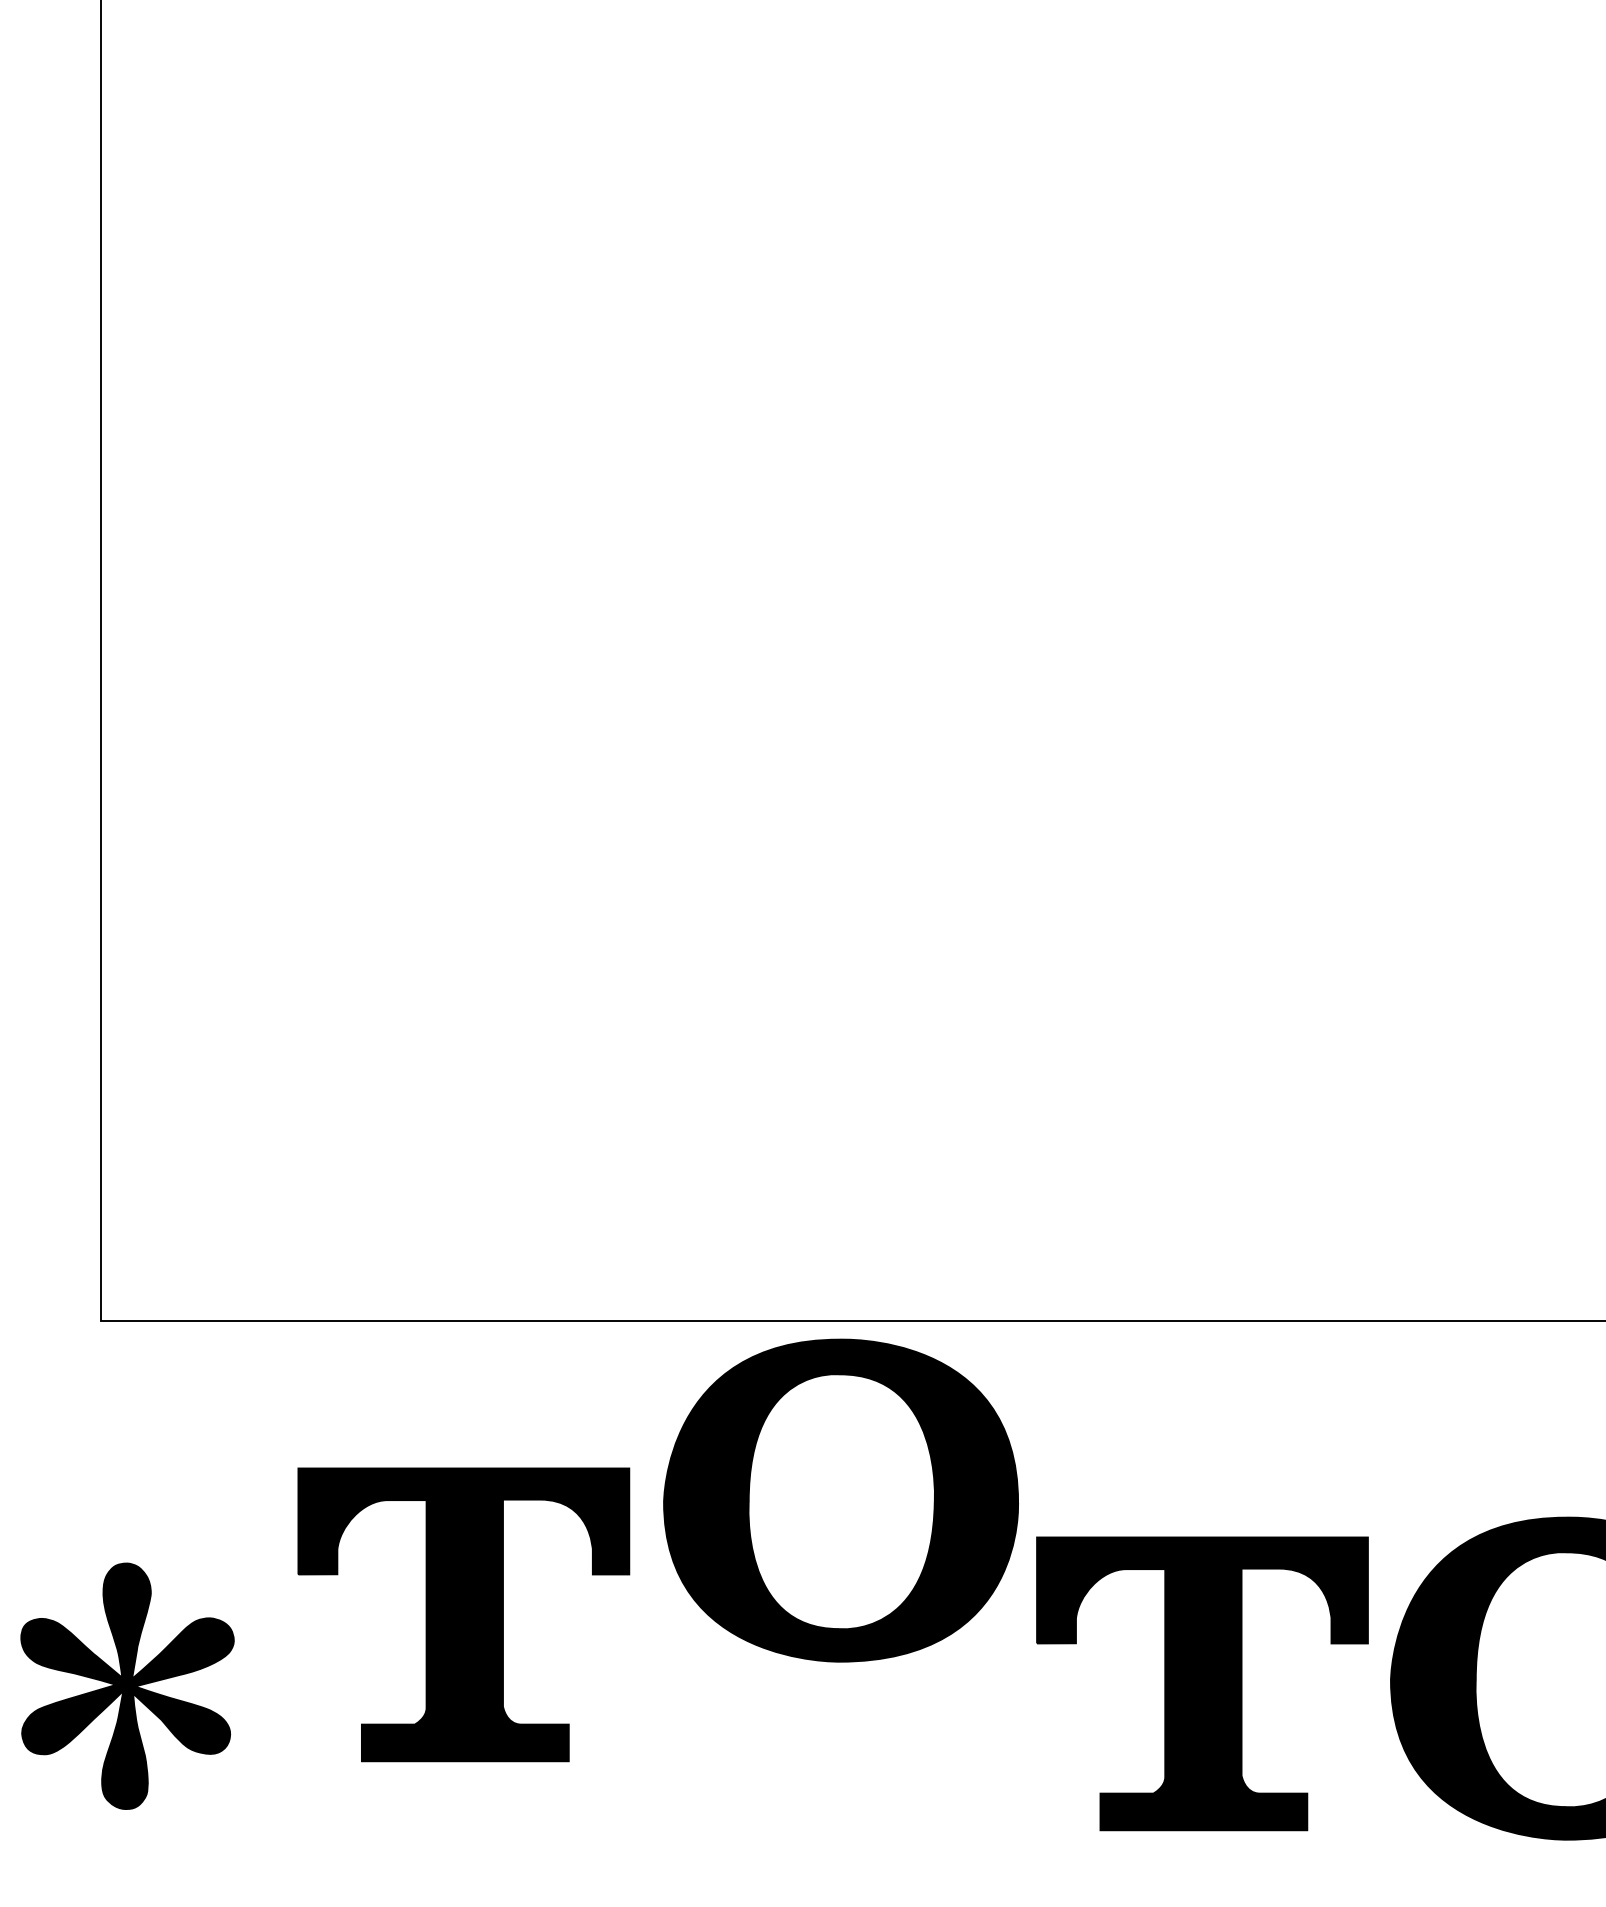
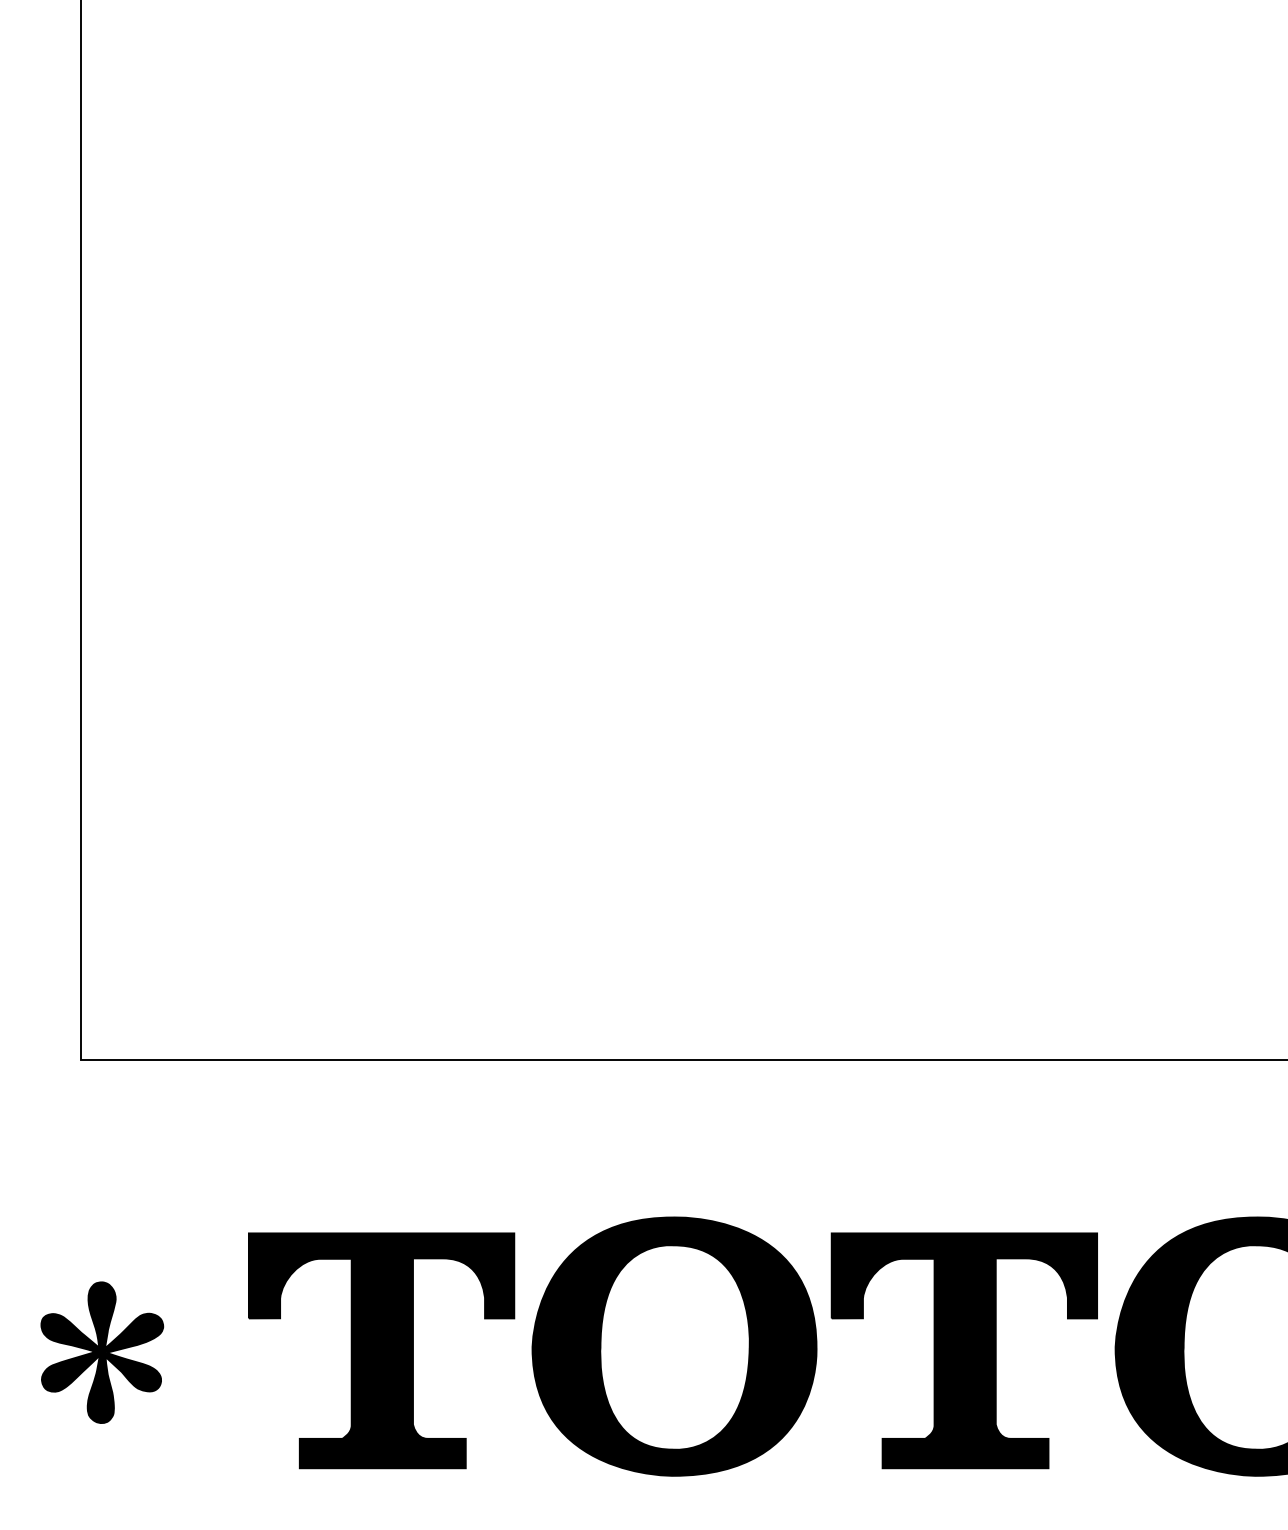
part: (840, 1500) -> (674, 1346), moved
part: (463, 1614) -> (381, 1350), moved
part: (127, 1685) -> (102, 1352), size x0.71

